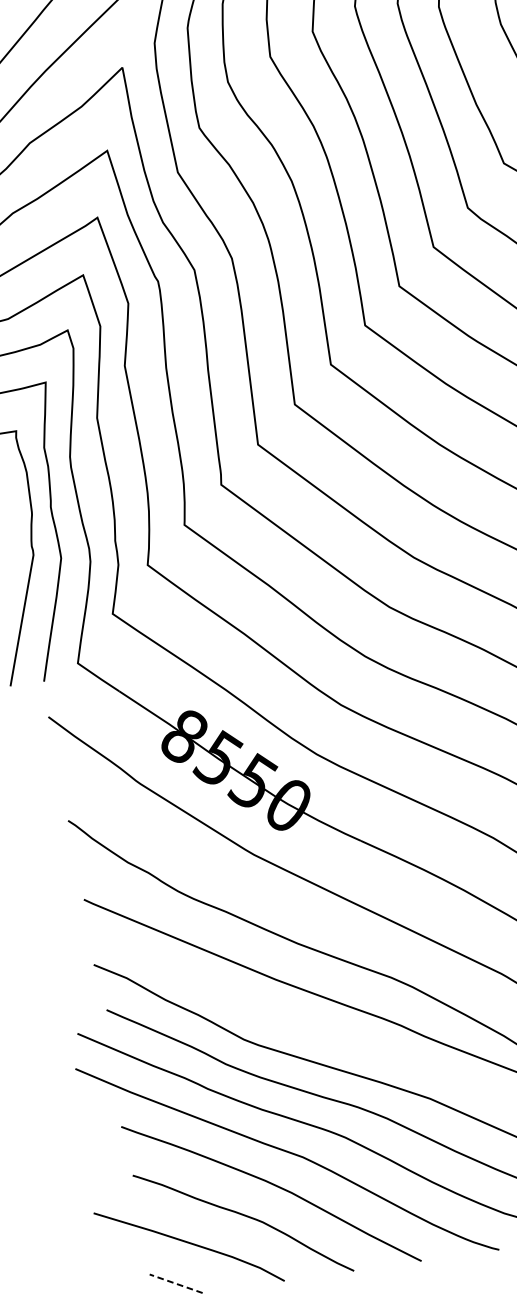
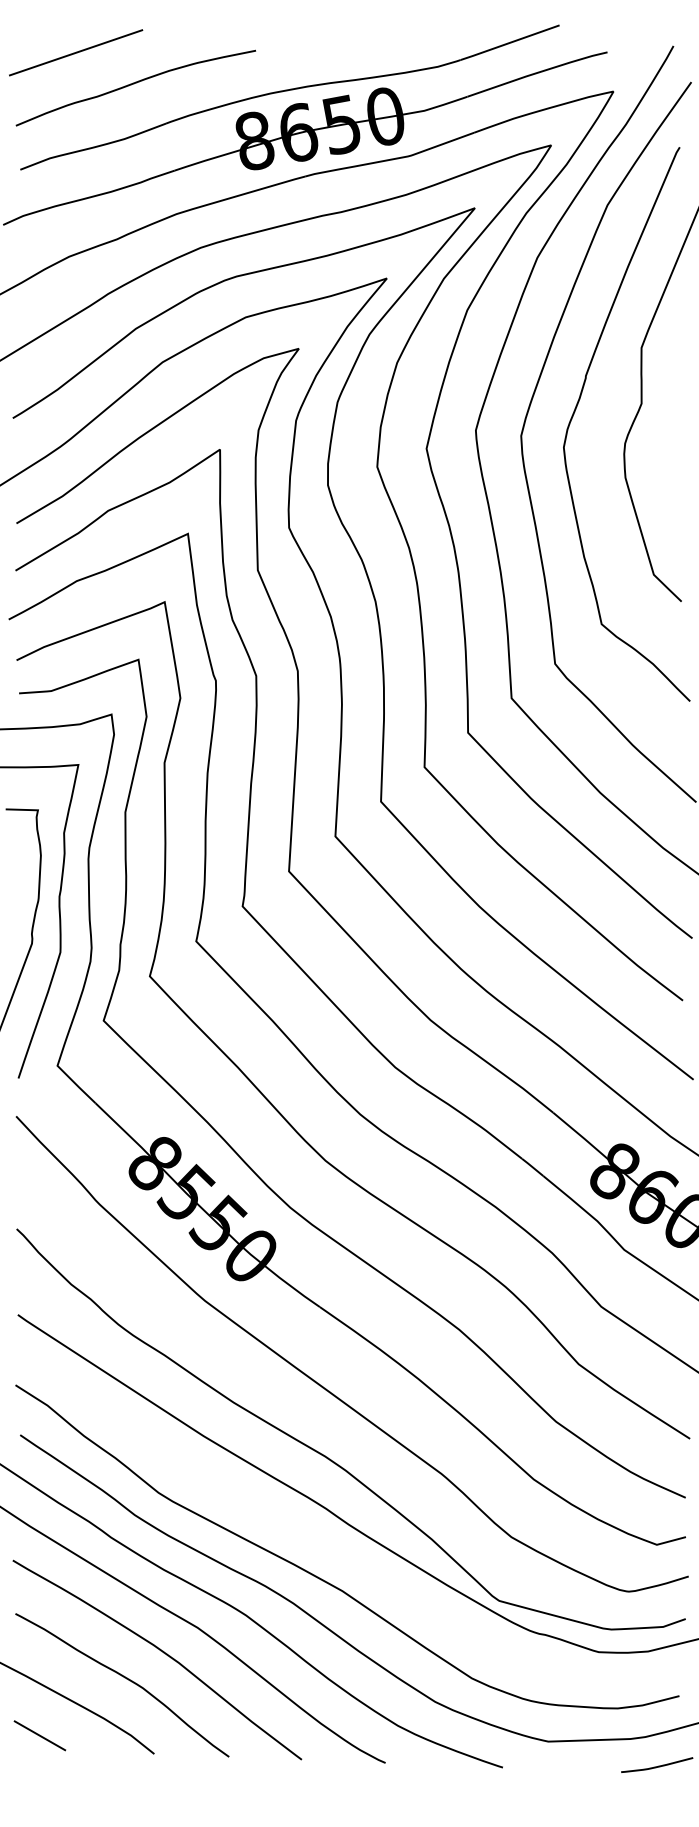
line: (175, 1283) -> (39, 1735), dashed -> solid

